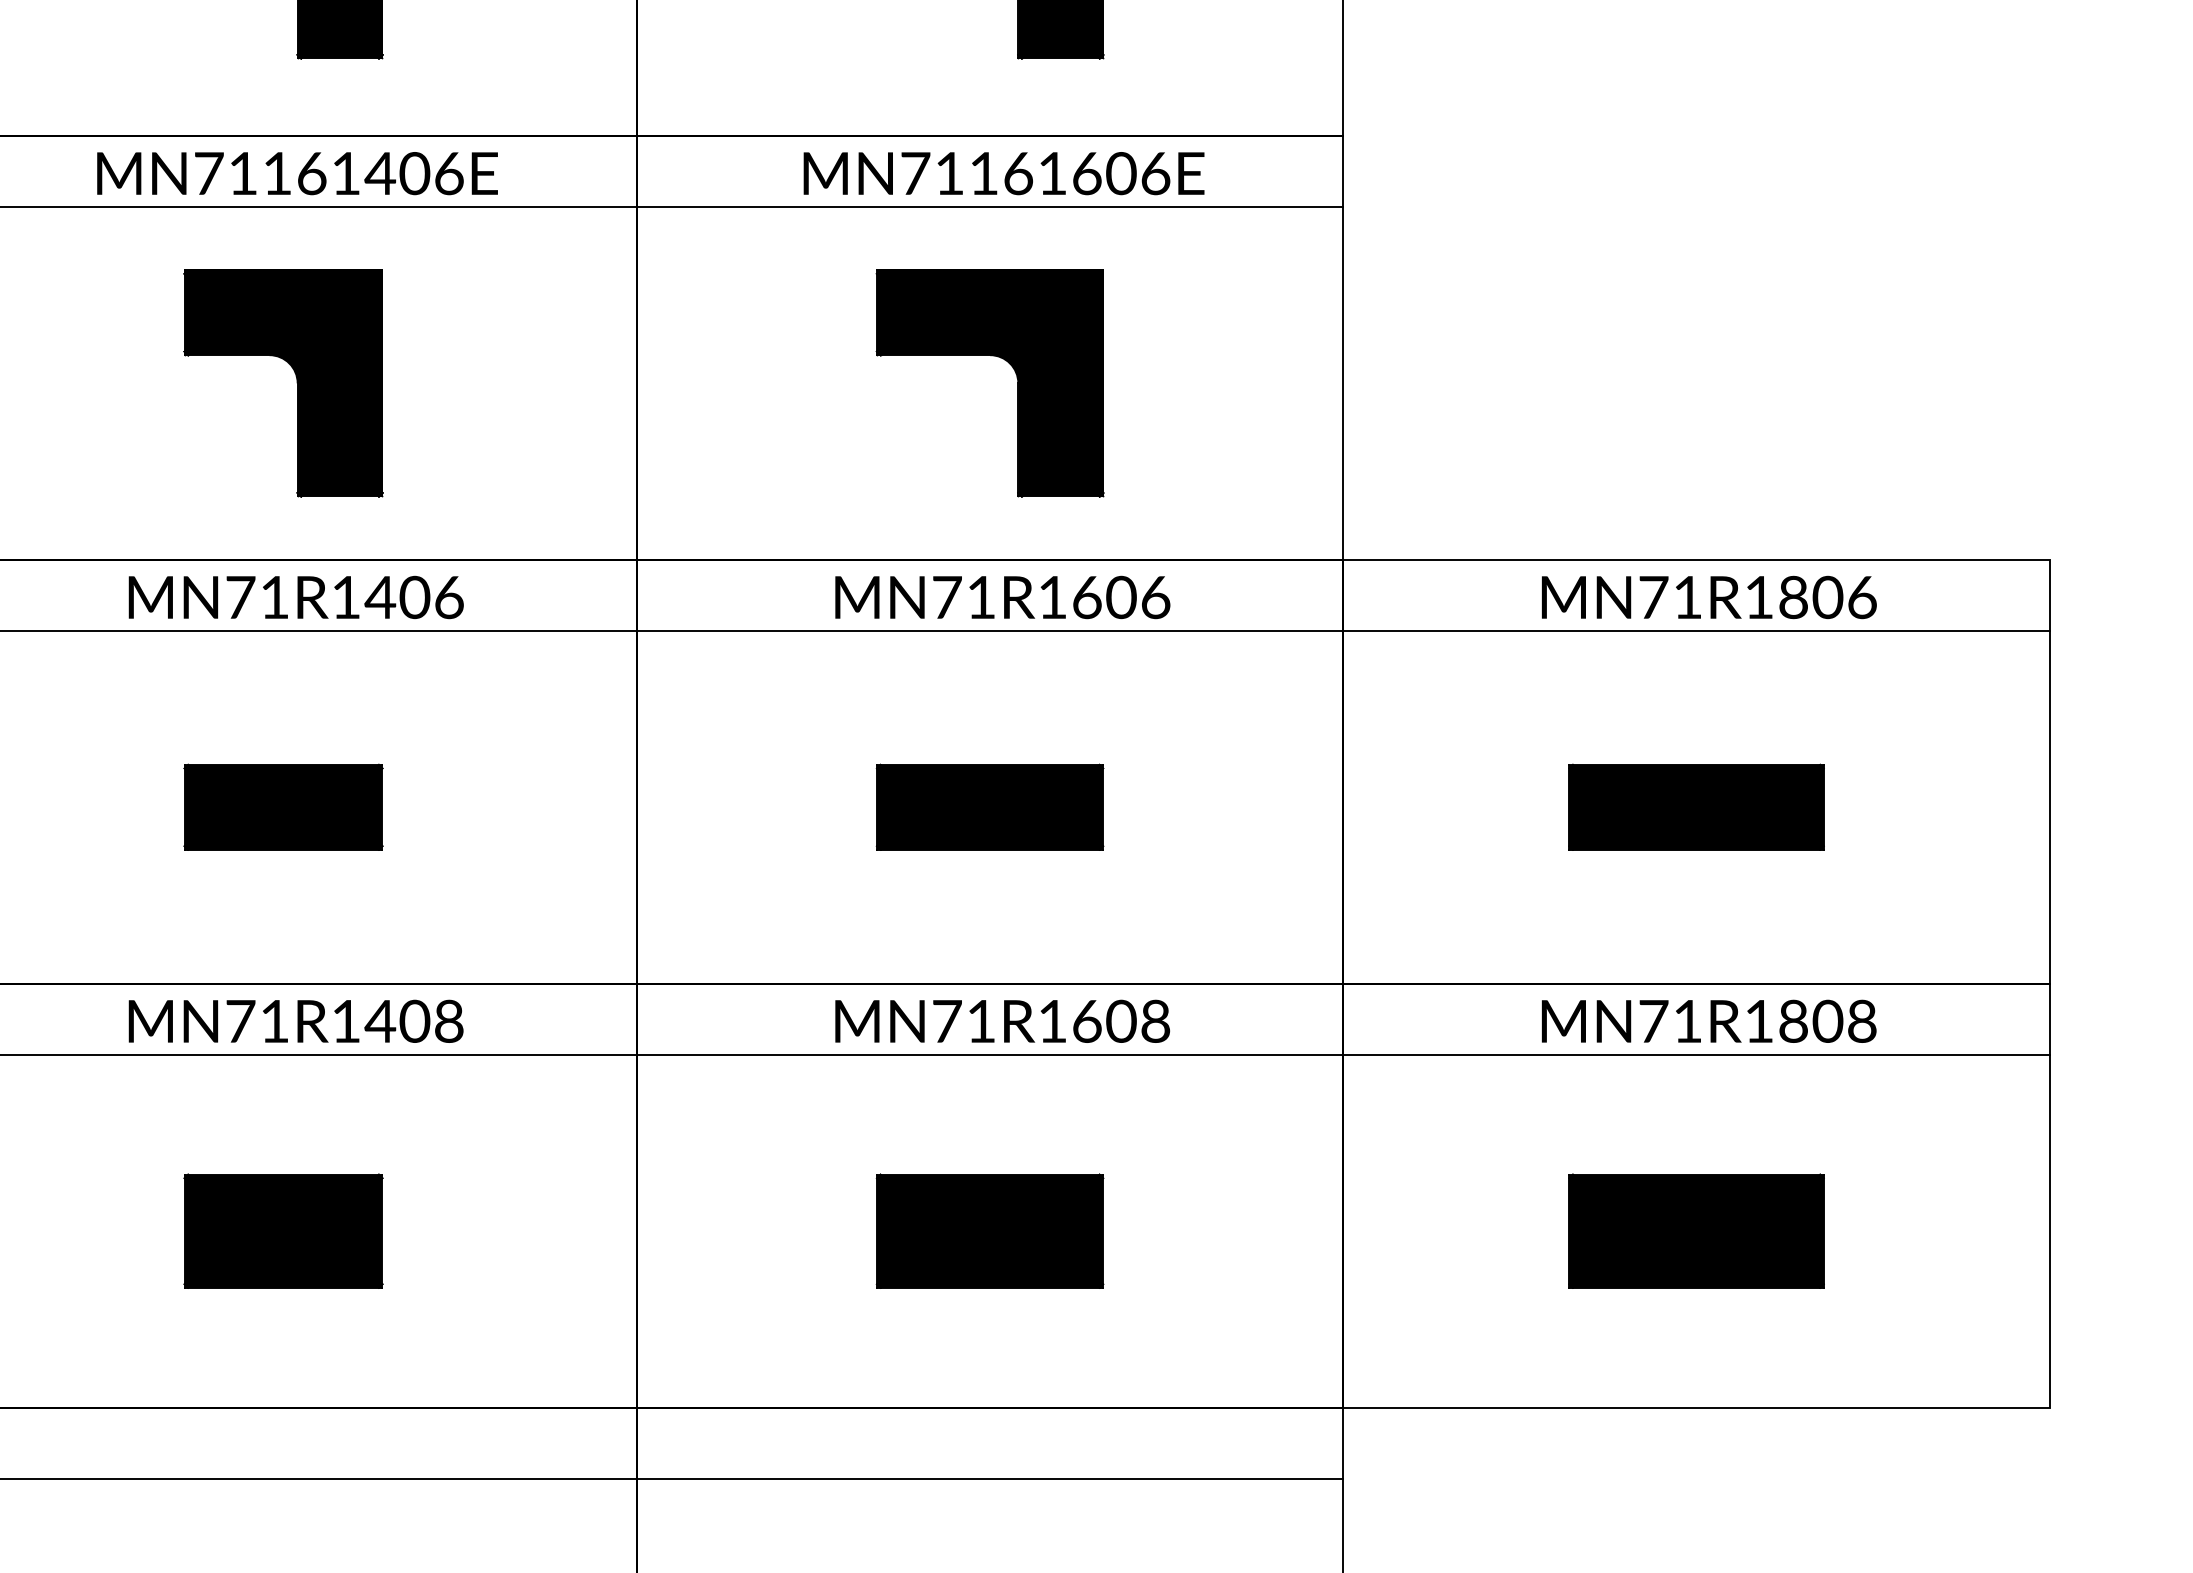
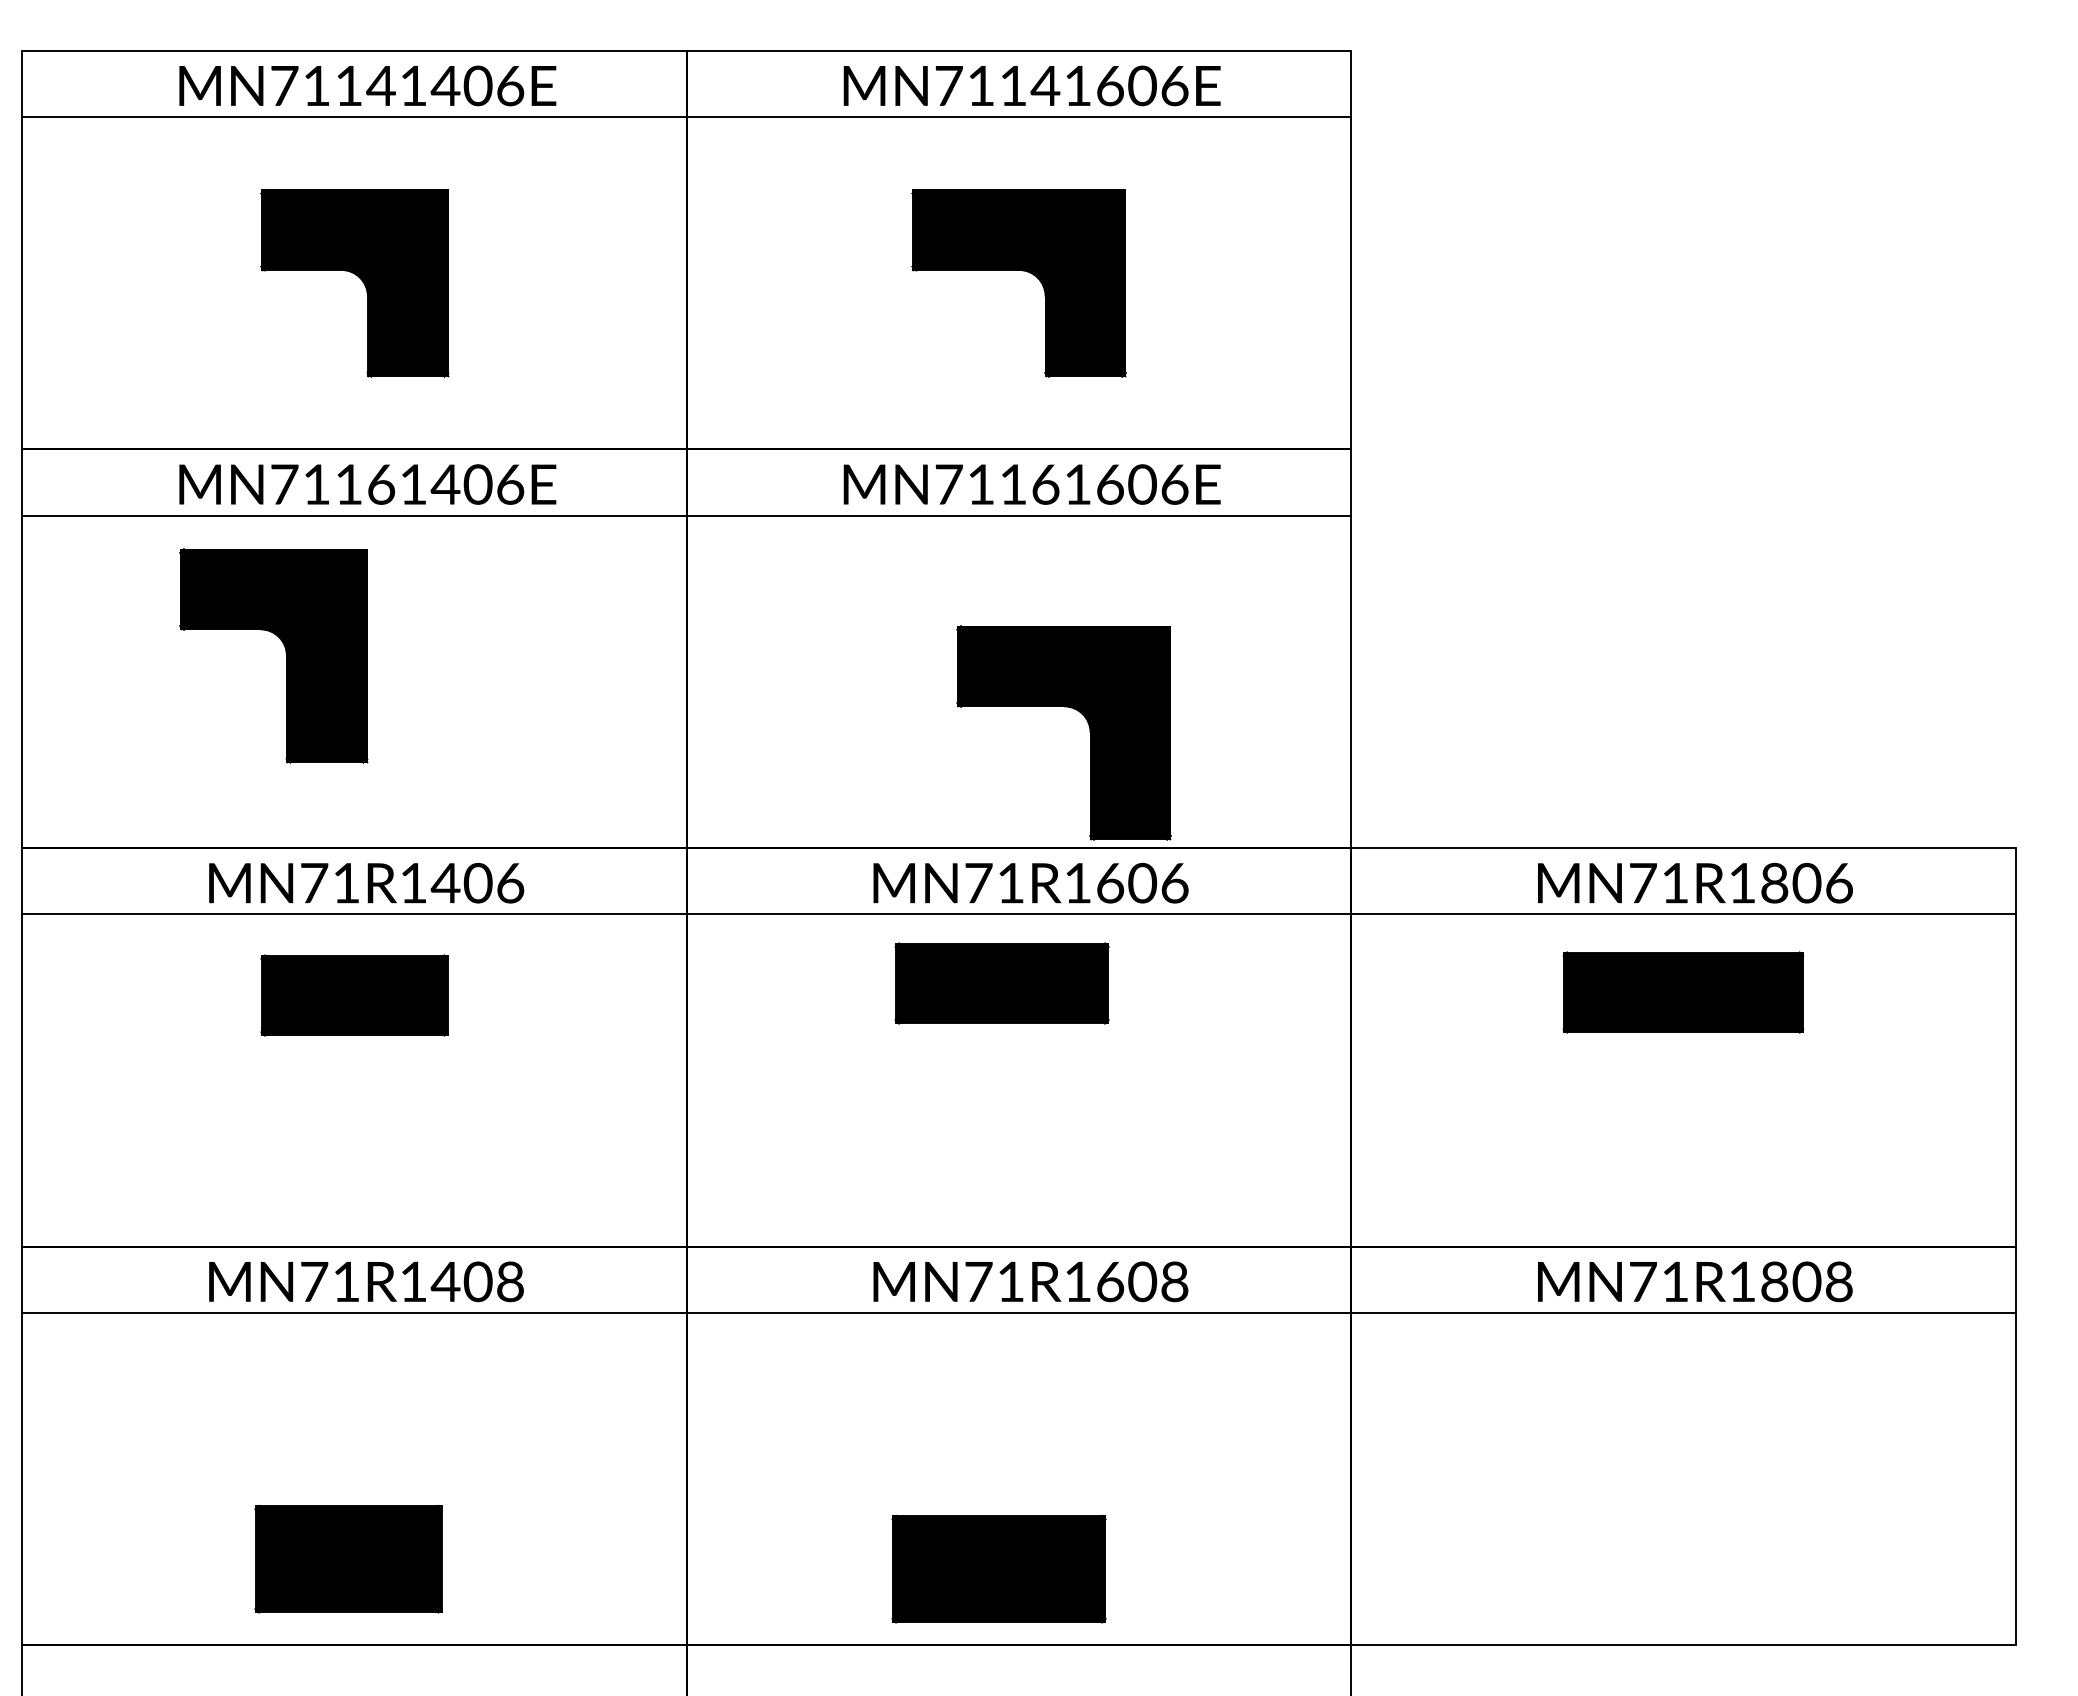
part: (996, 357) -> (1070, 708), moved
part: (296, 379) -> (285, 652), moved
part: (283, 807) -> (354, 995), moved
part: (989, 807) -> (1001, 983), moved
part: (1696, 807) -> (1683, 992), moved
part: (283, 1230) -> (348, 1558), moved
part: (989, 1230) -> (998, 1568), moved
part: (1696, 1230) -> (1683, 1478), removed

